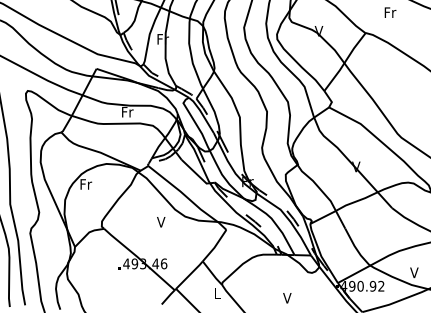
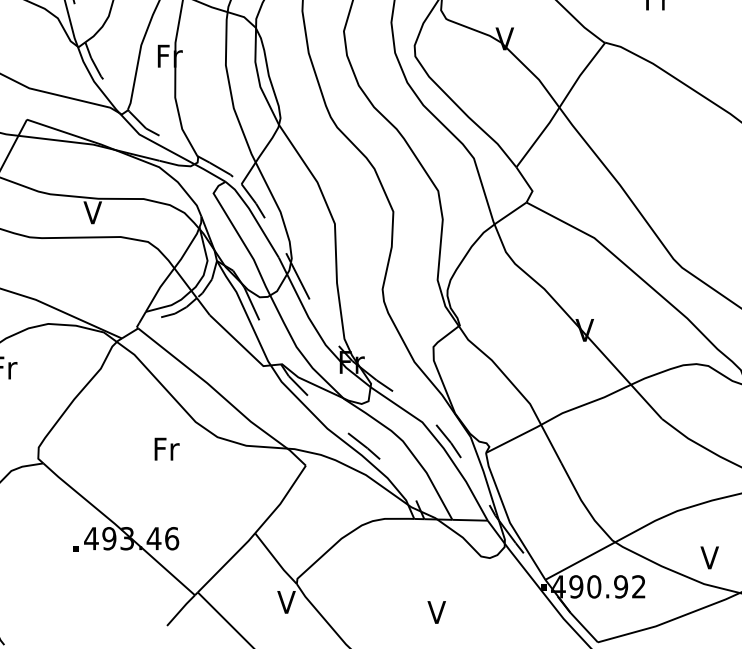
text: (127, 112) -> (93, 213), Fr -> V
text: (161, 222) -> (166, 449), V -> Fr
text: (217, 293) -> (286, 602), L -> V

